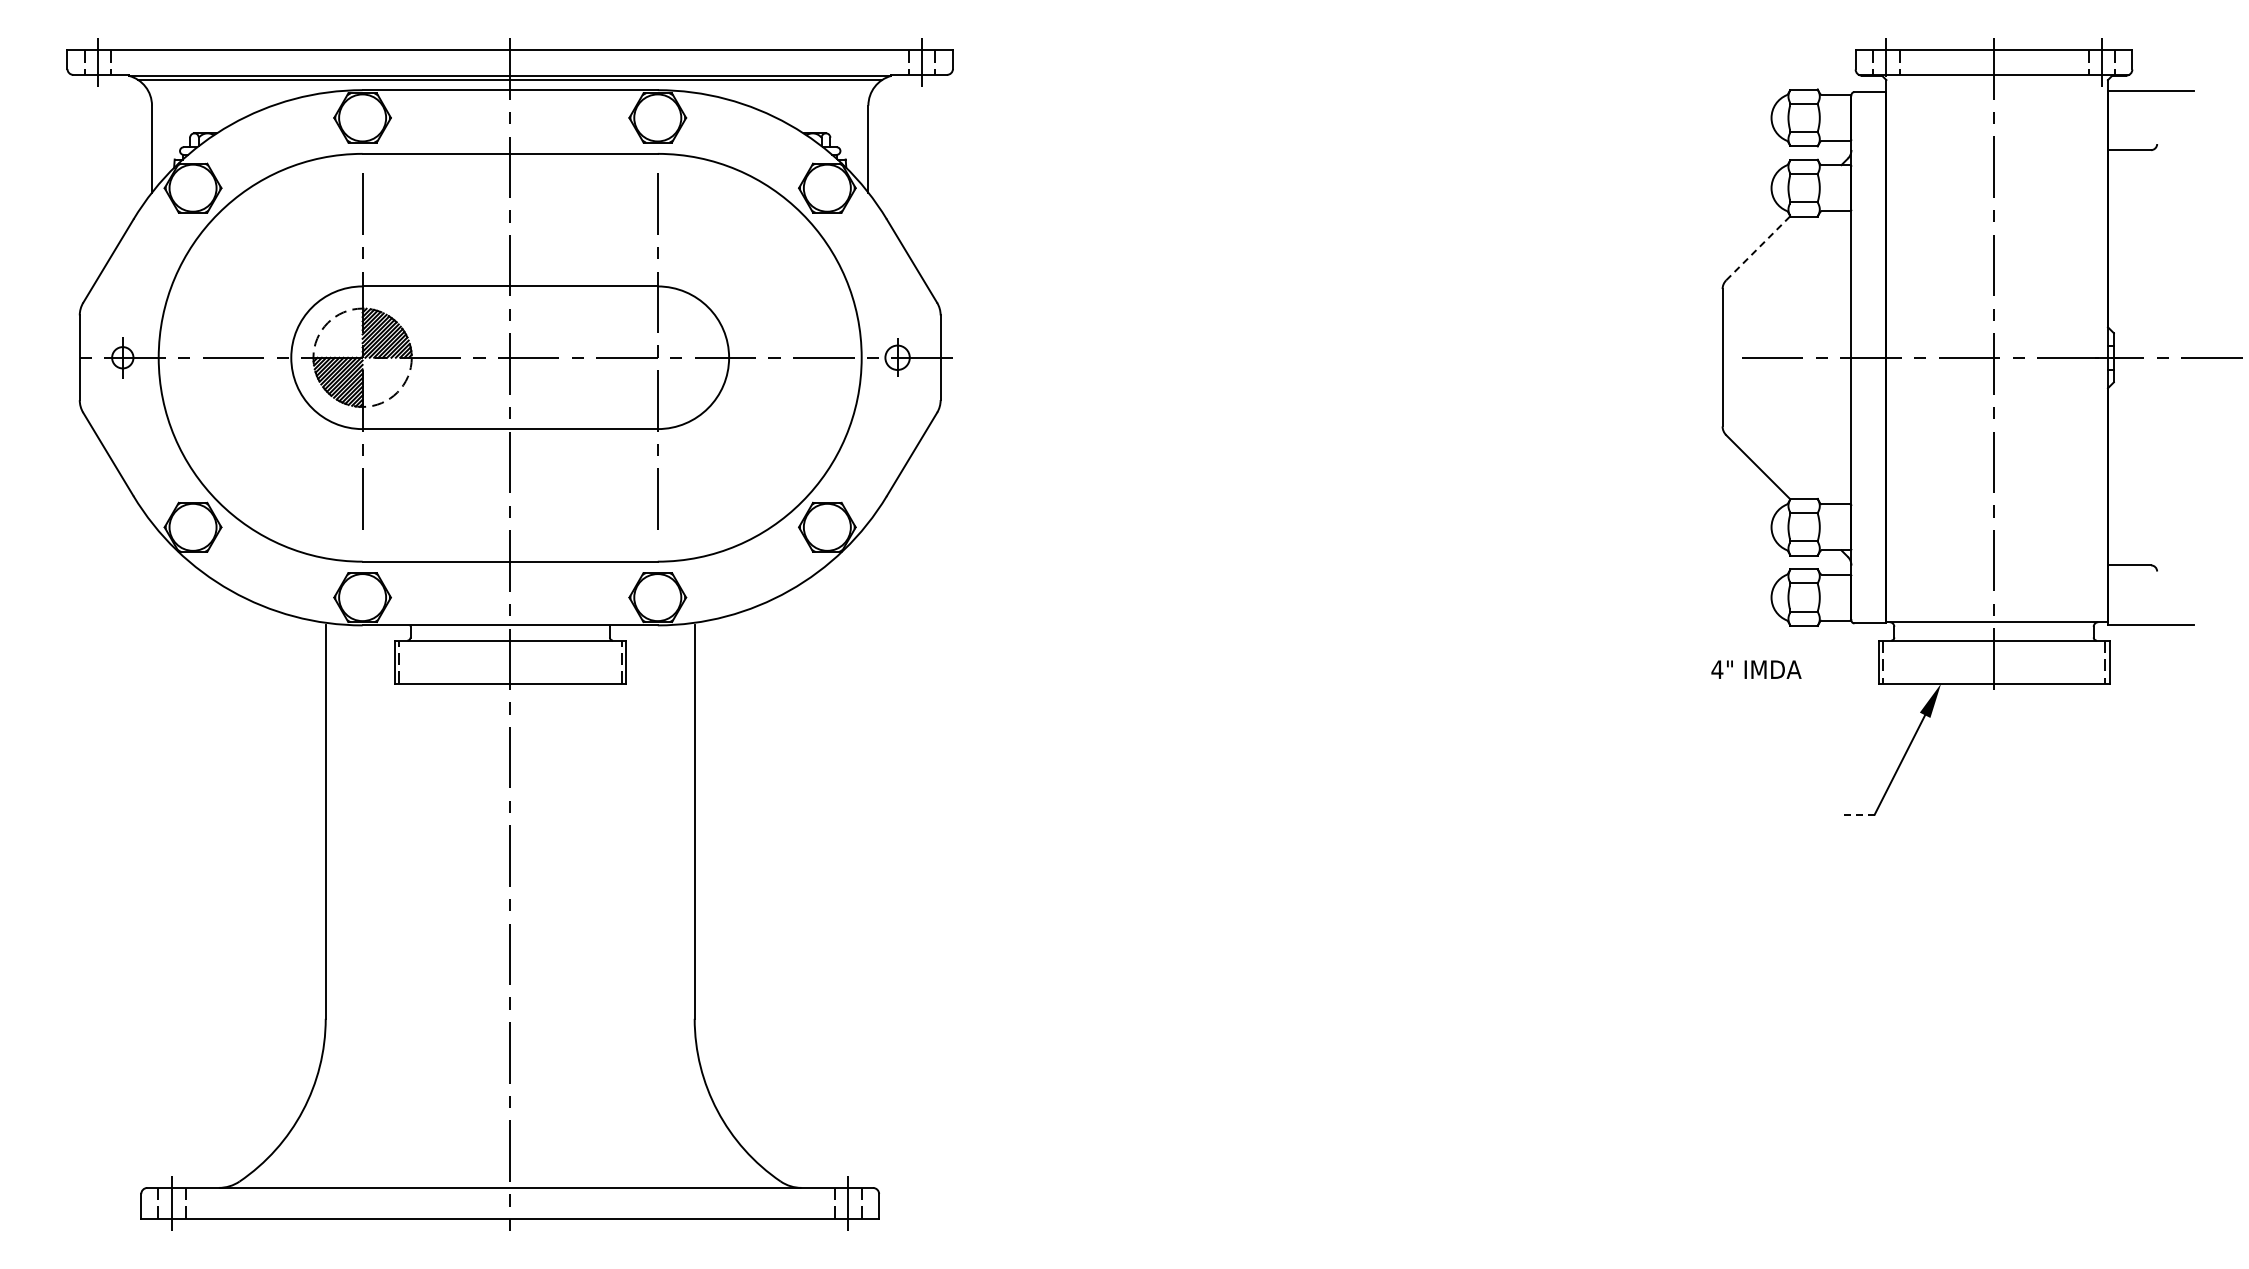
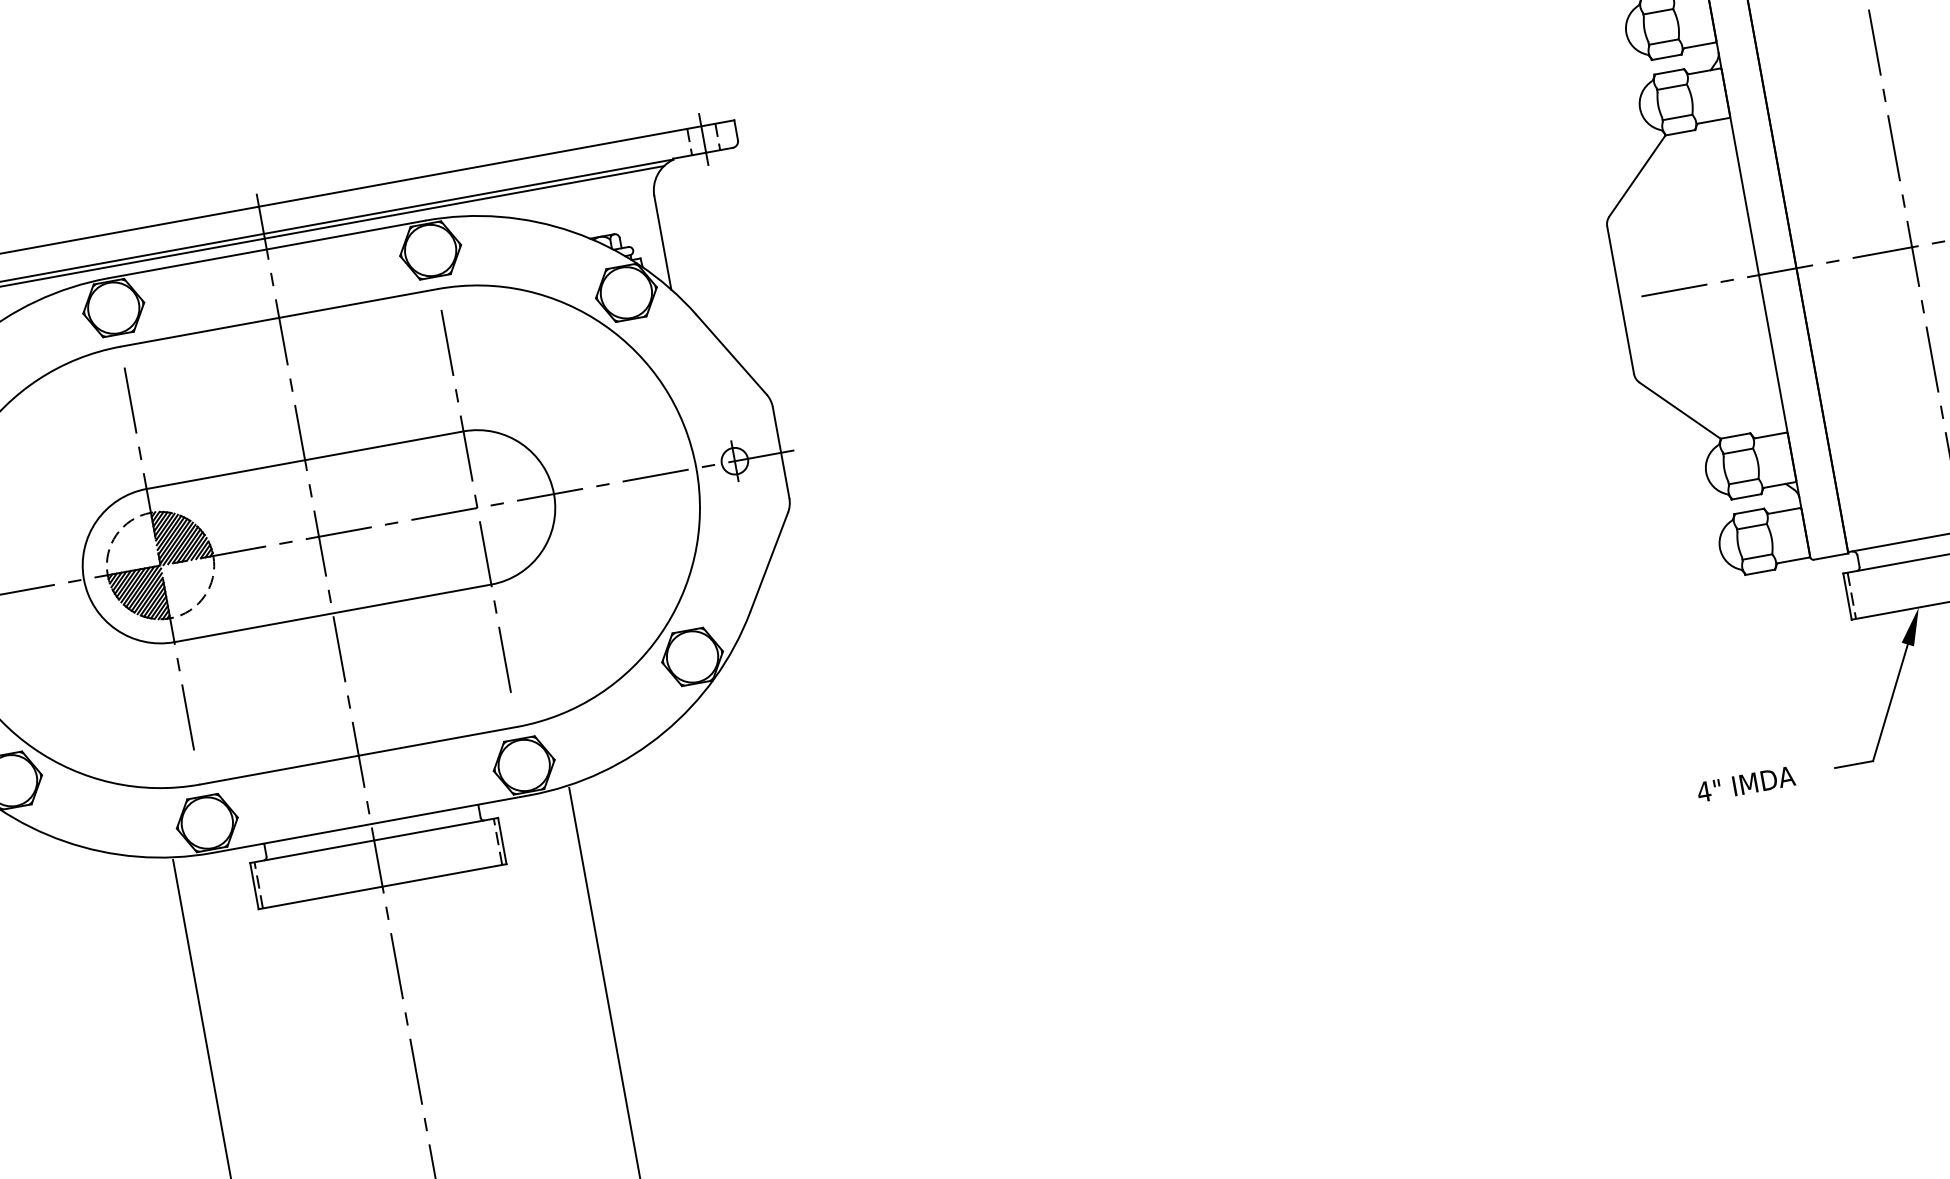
line: (1758, 248) -> (1637, 175), dashed -> solid
text: (1756, 669) -> (1746, 783), moved
line: (1856, 814) -> (1853, 764), dashed -> solid

